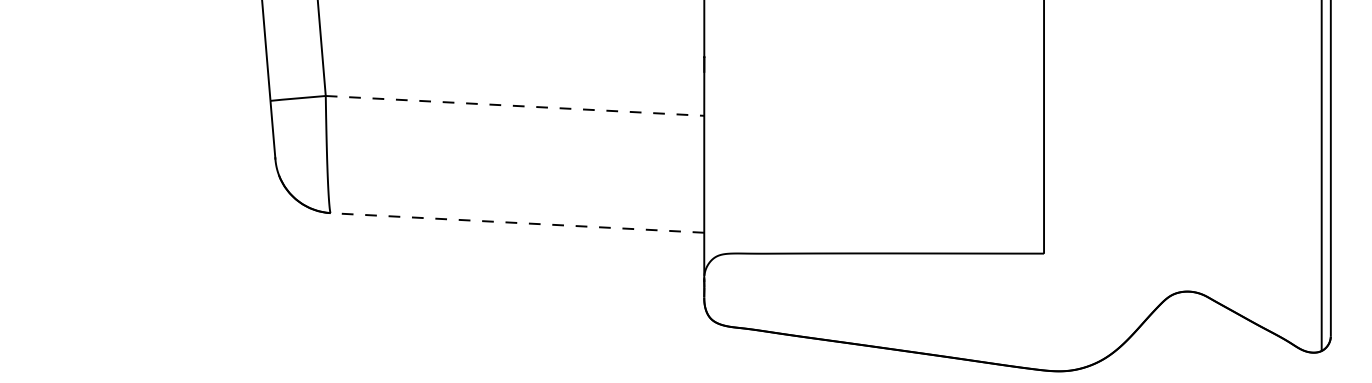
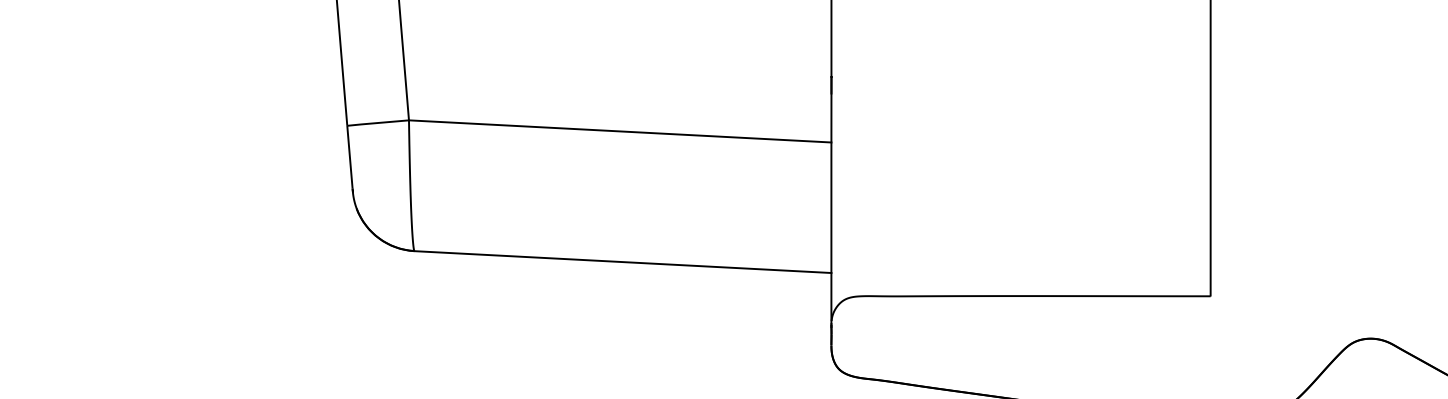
line: (515, 105) -> (620, 130), dashed -> solid
line: (517, 222) -> (622, 261), dashed -> solid

